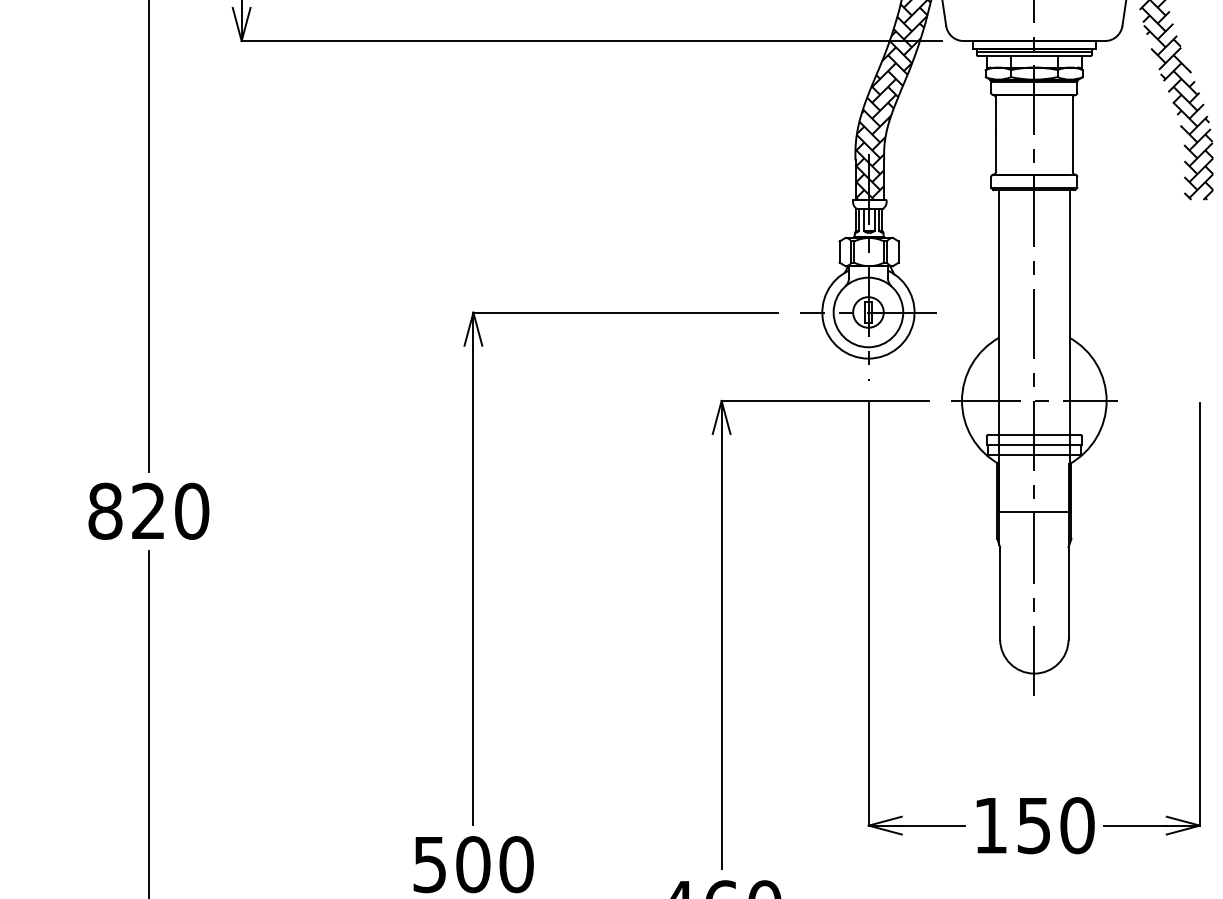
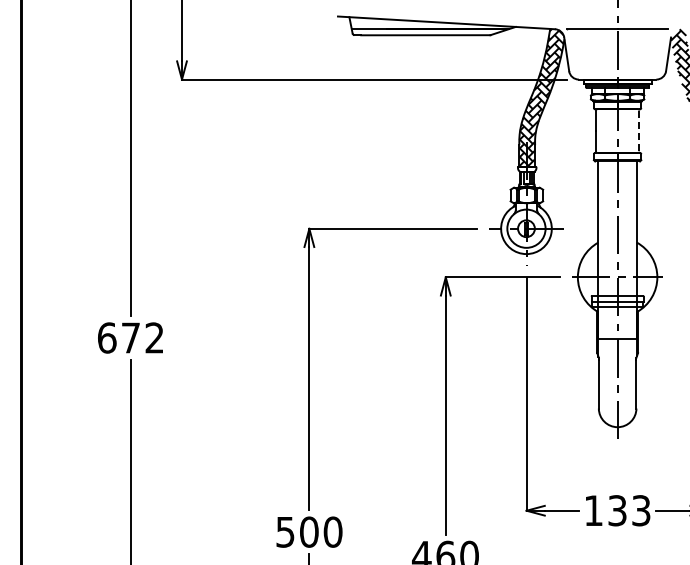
line: (1072, 135) -> (638, 131), solid -> dashed
text: (147, 510) -> (130, 337), 820 -> 672
text: (1055, 825) -> (629, 510), 150 -> 133

